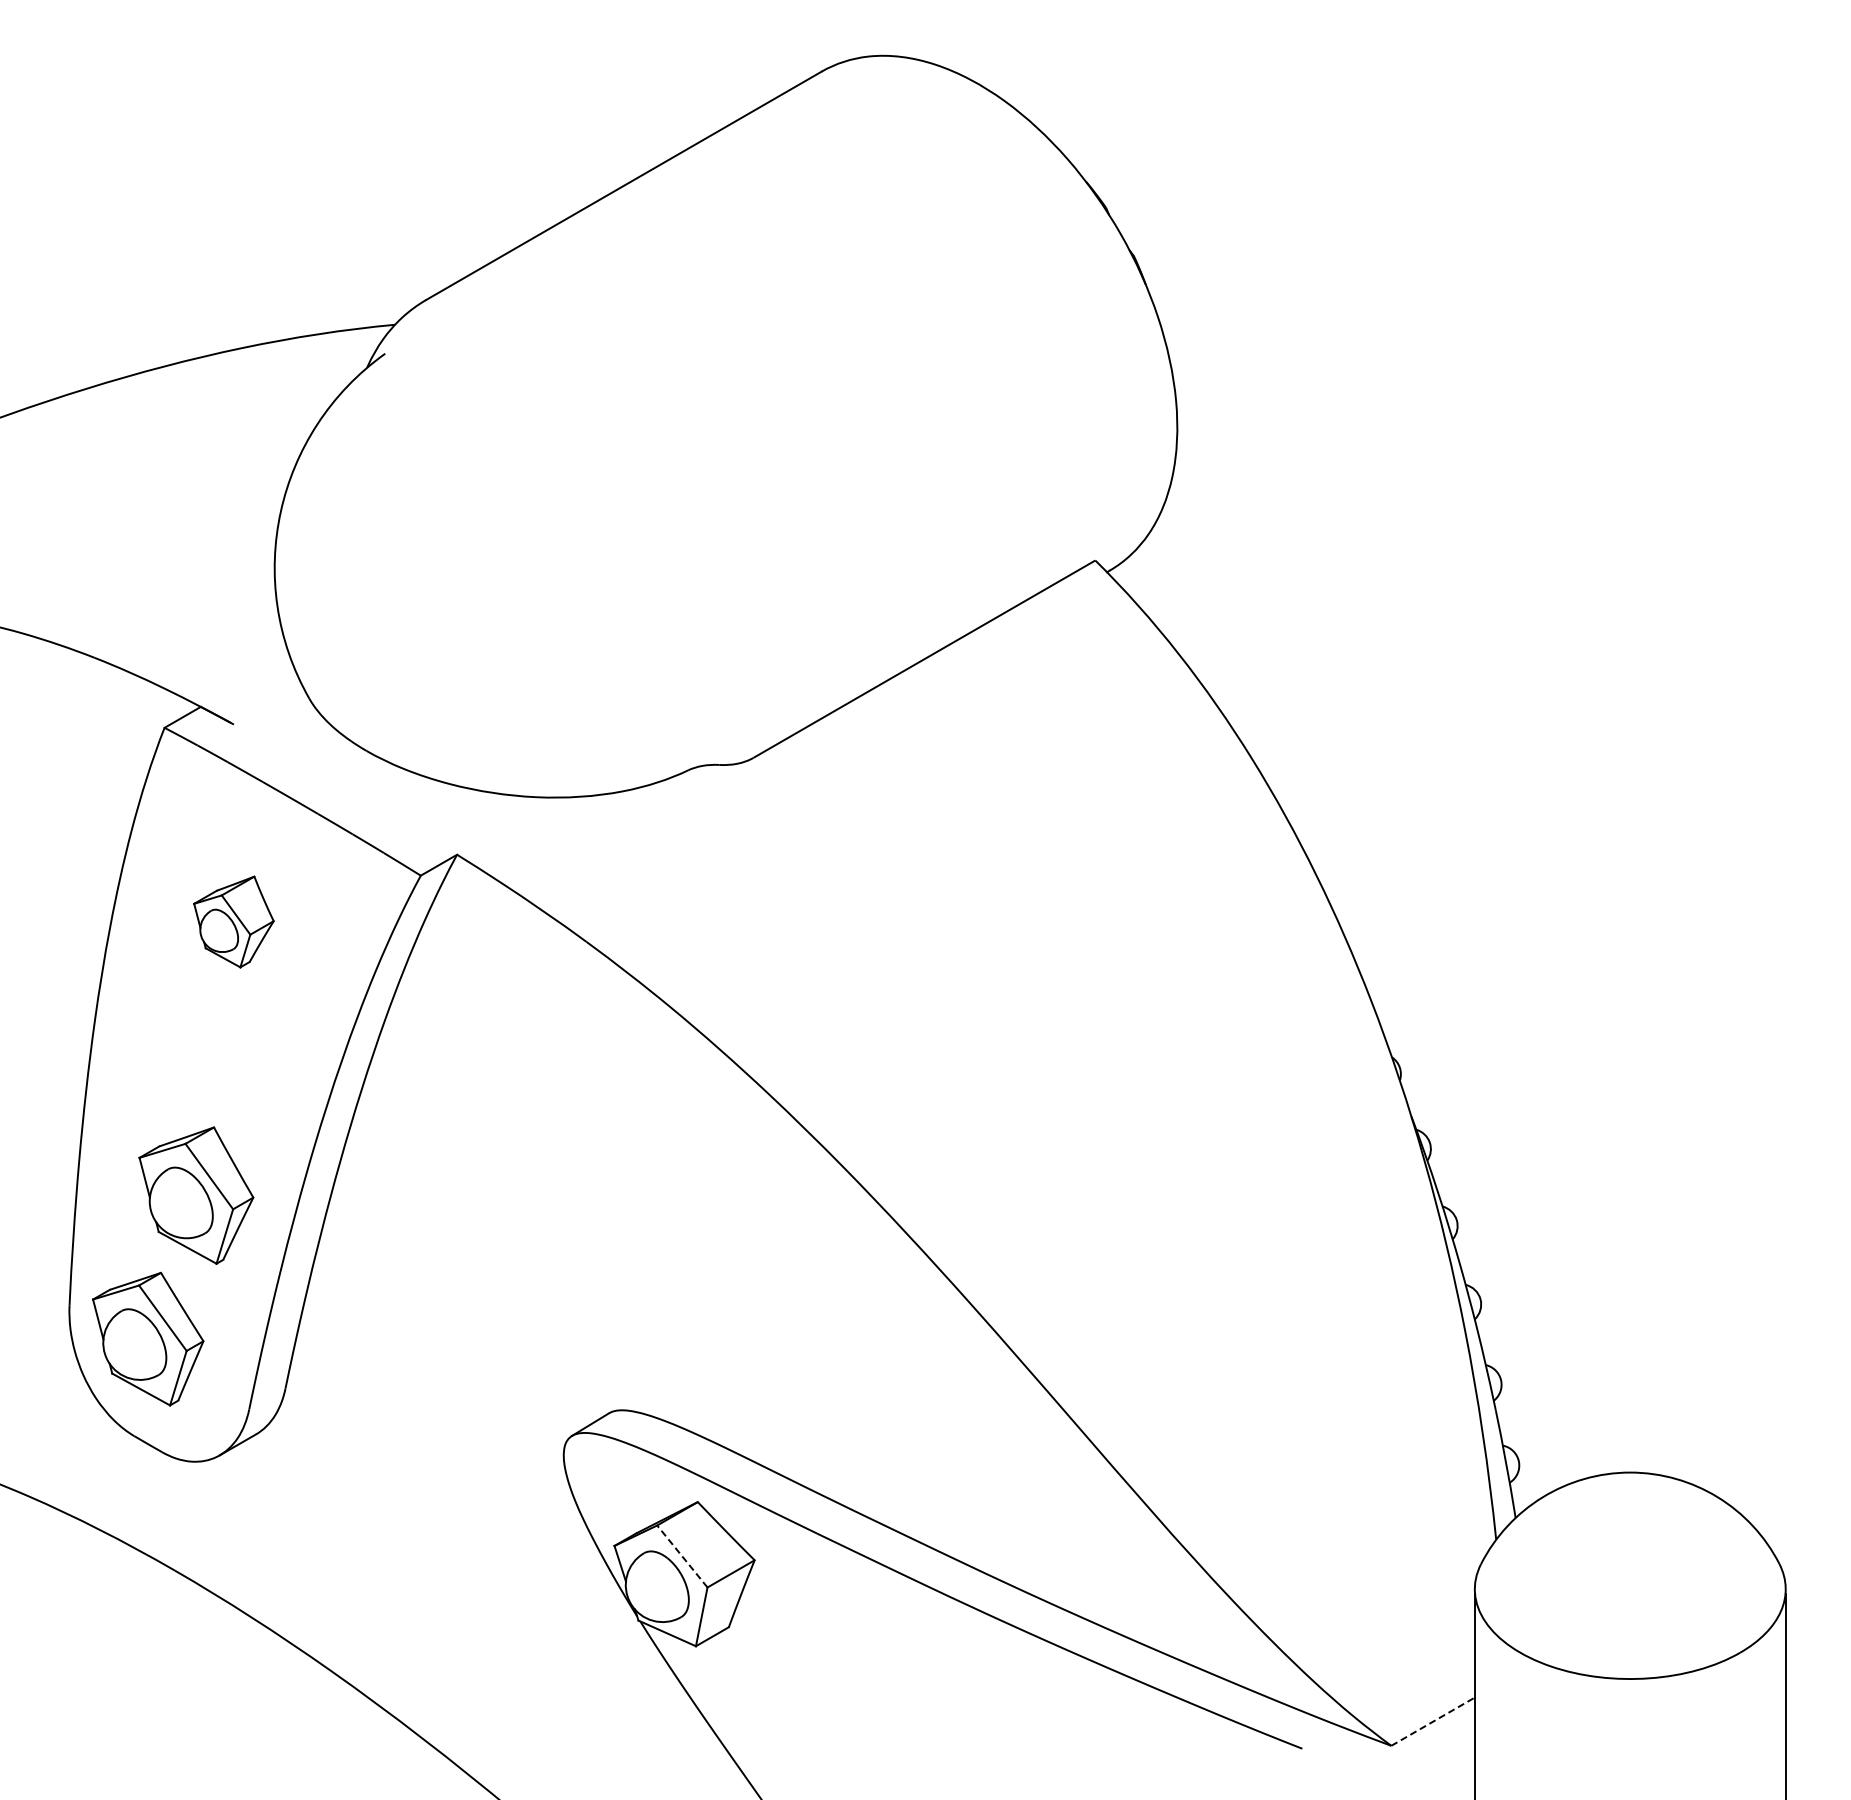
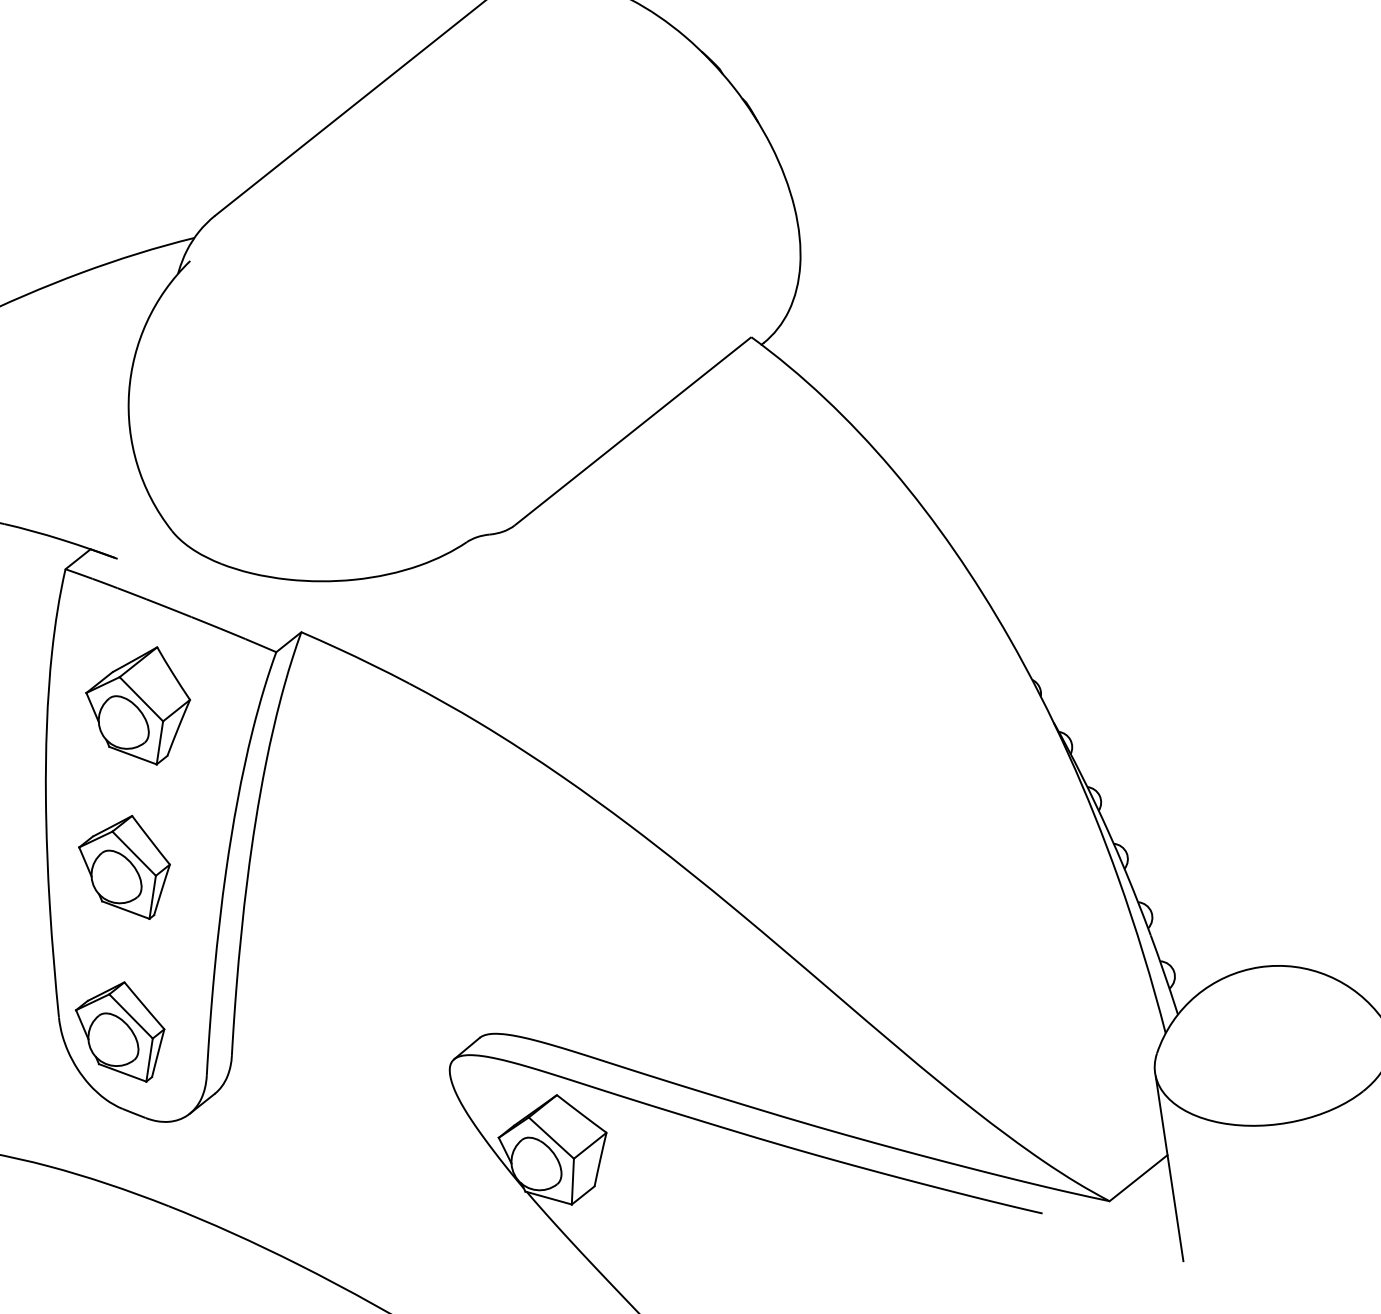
part: (233, 921) -> (139, 708), size x1.67
part: (196, 1195) -> (126, 869), moved
line: (682, 1556) -> (551, 1138), dashed -> solid
line: (1433, 1721) -> (1138, 1178), dashed -> solid

